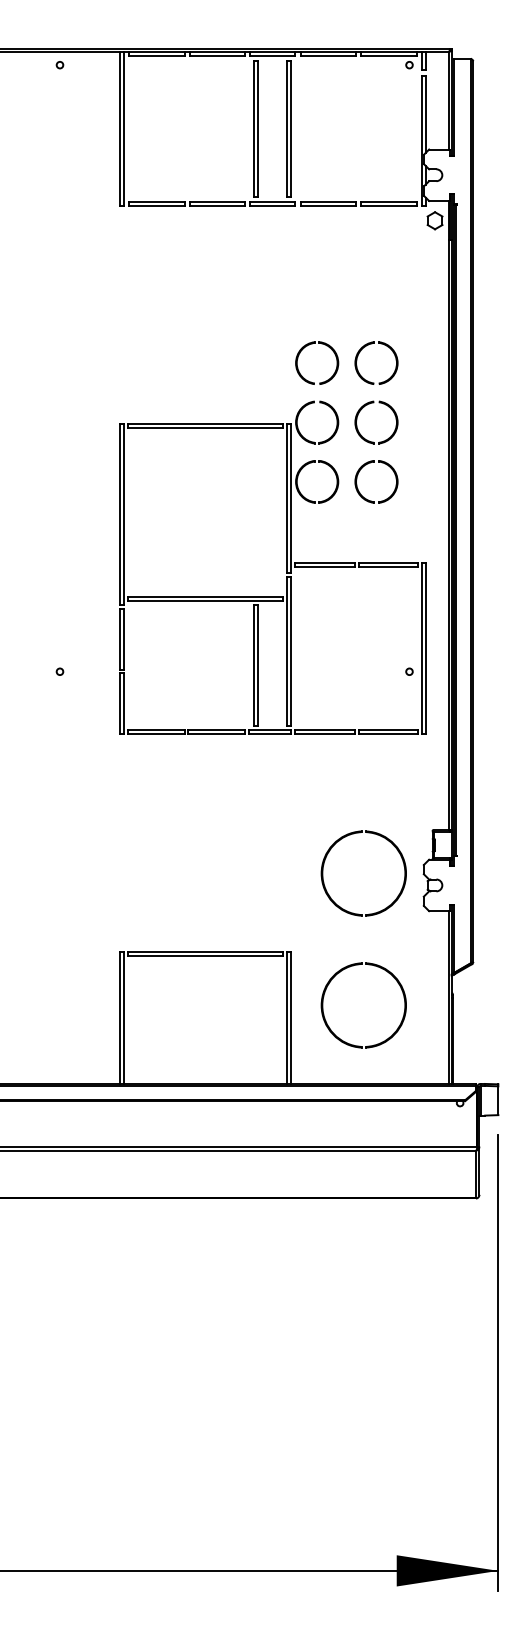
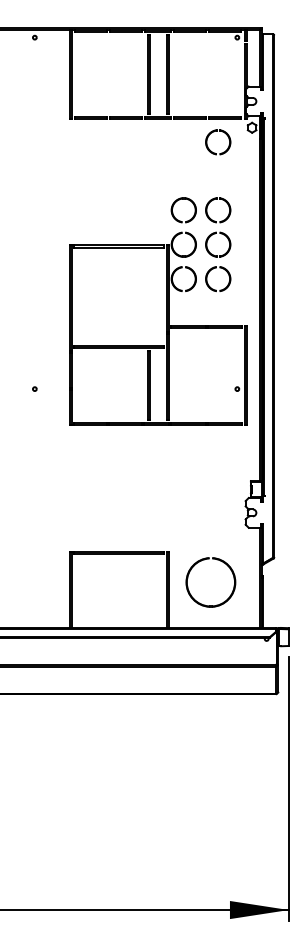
part: (392, 254) -> (227, 147), added
part: (351, 836) -> (203, 484), removed

